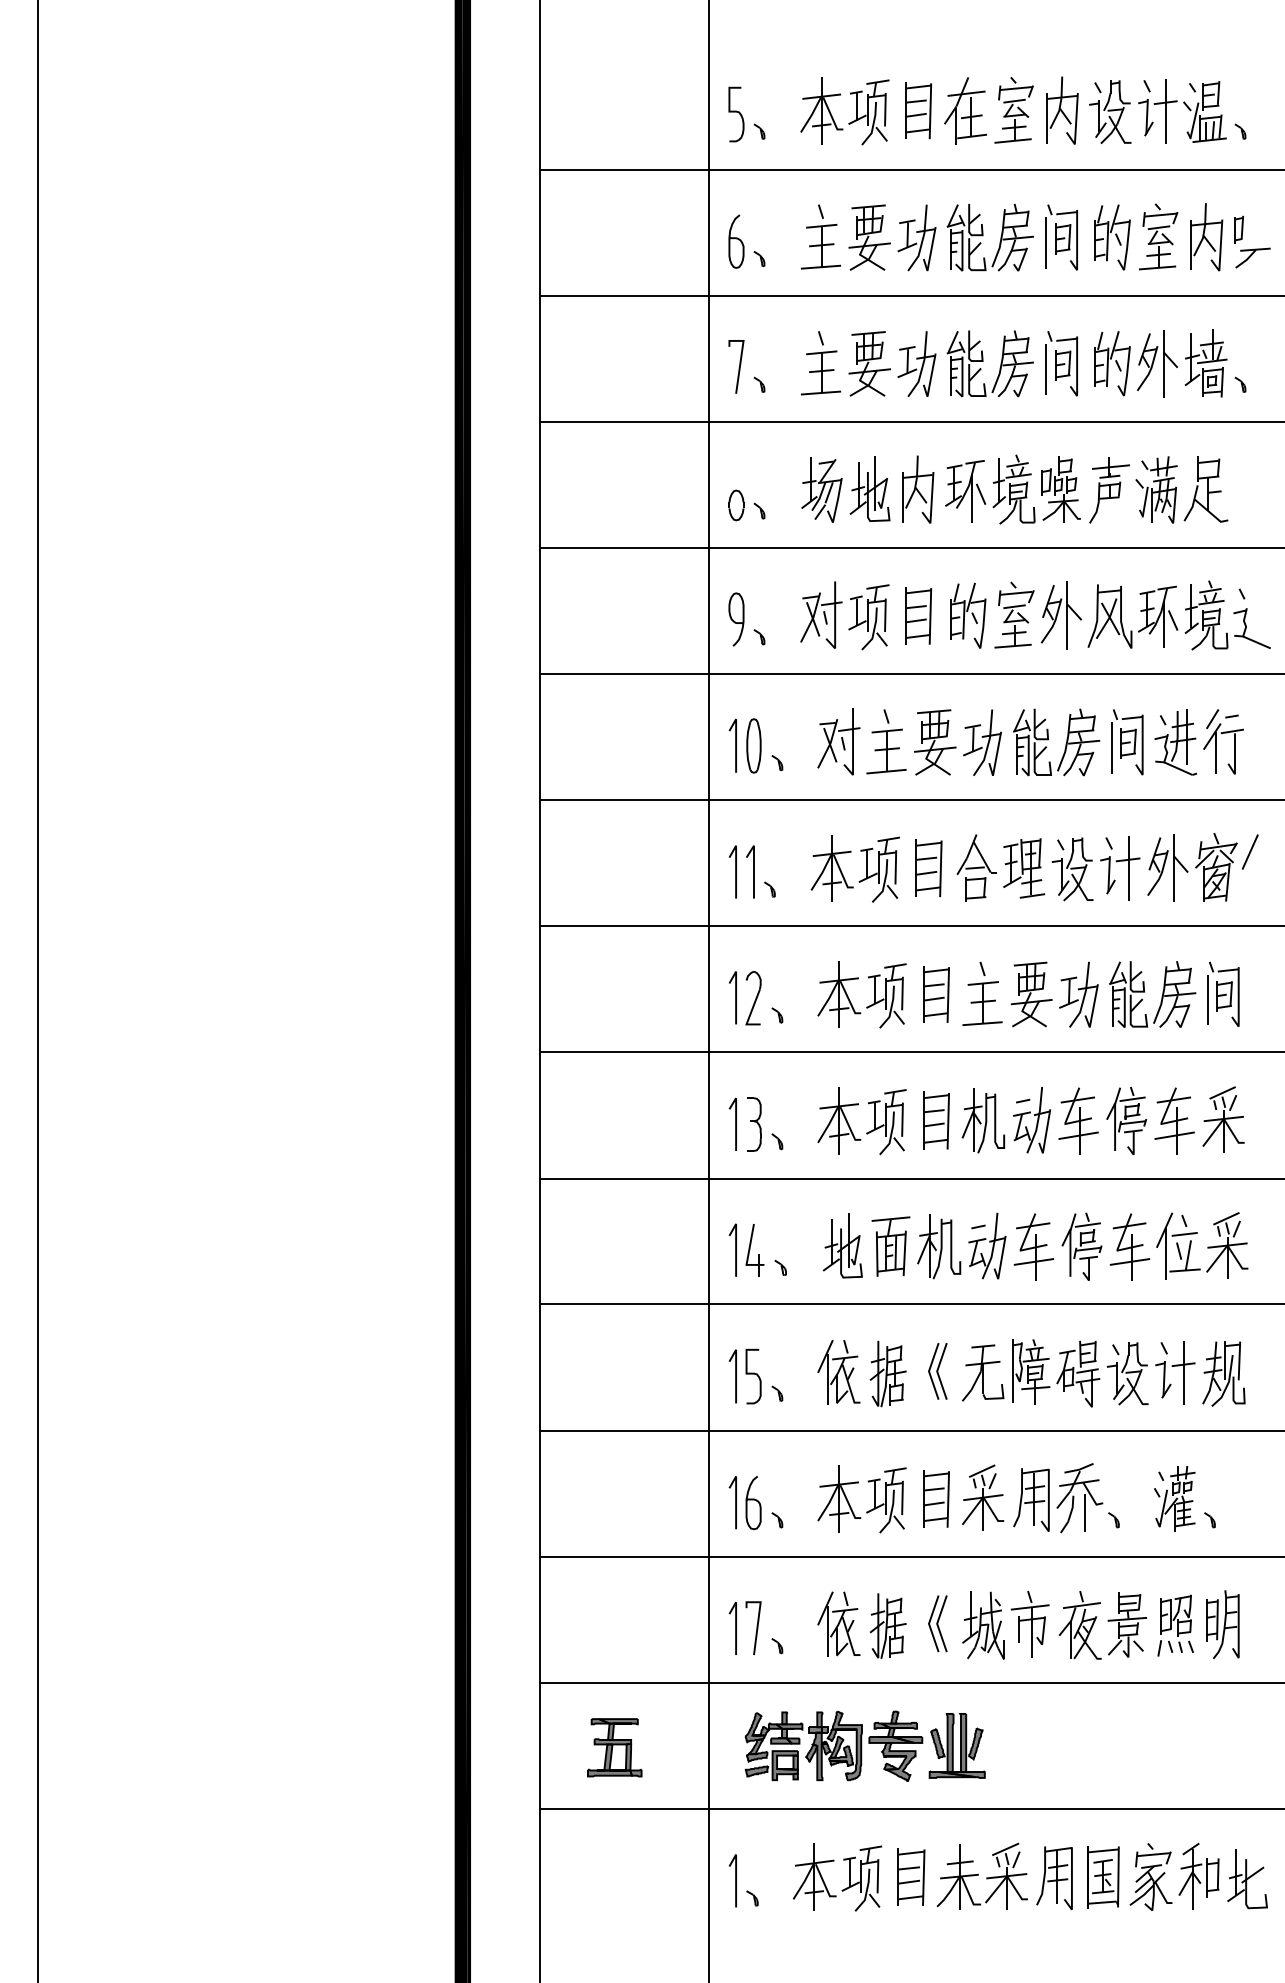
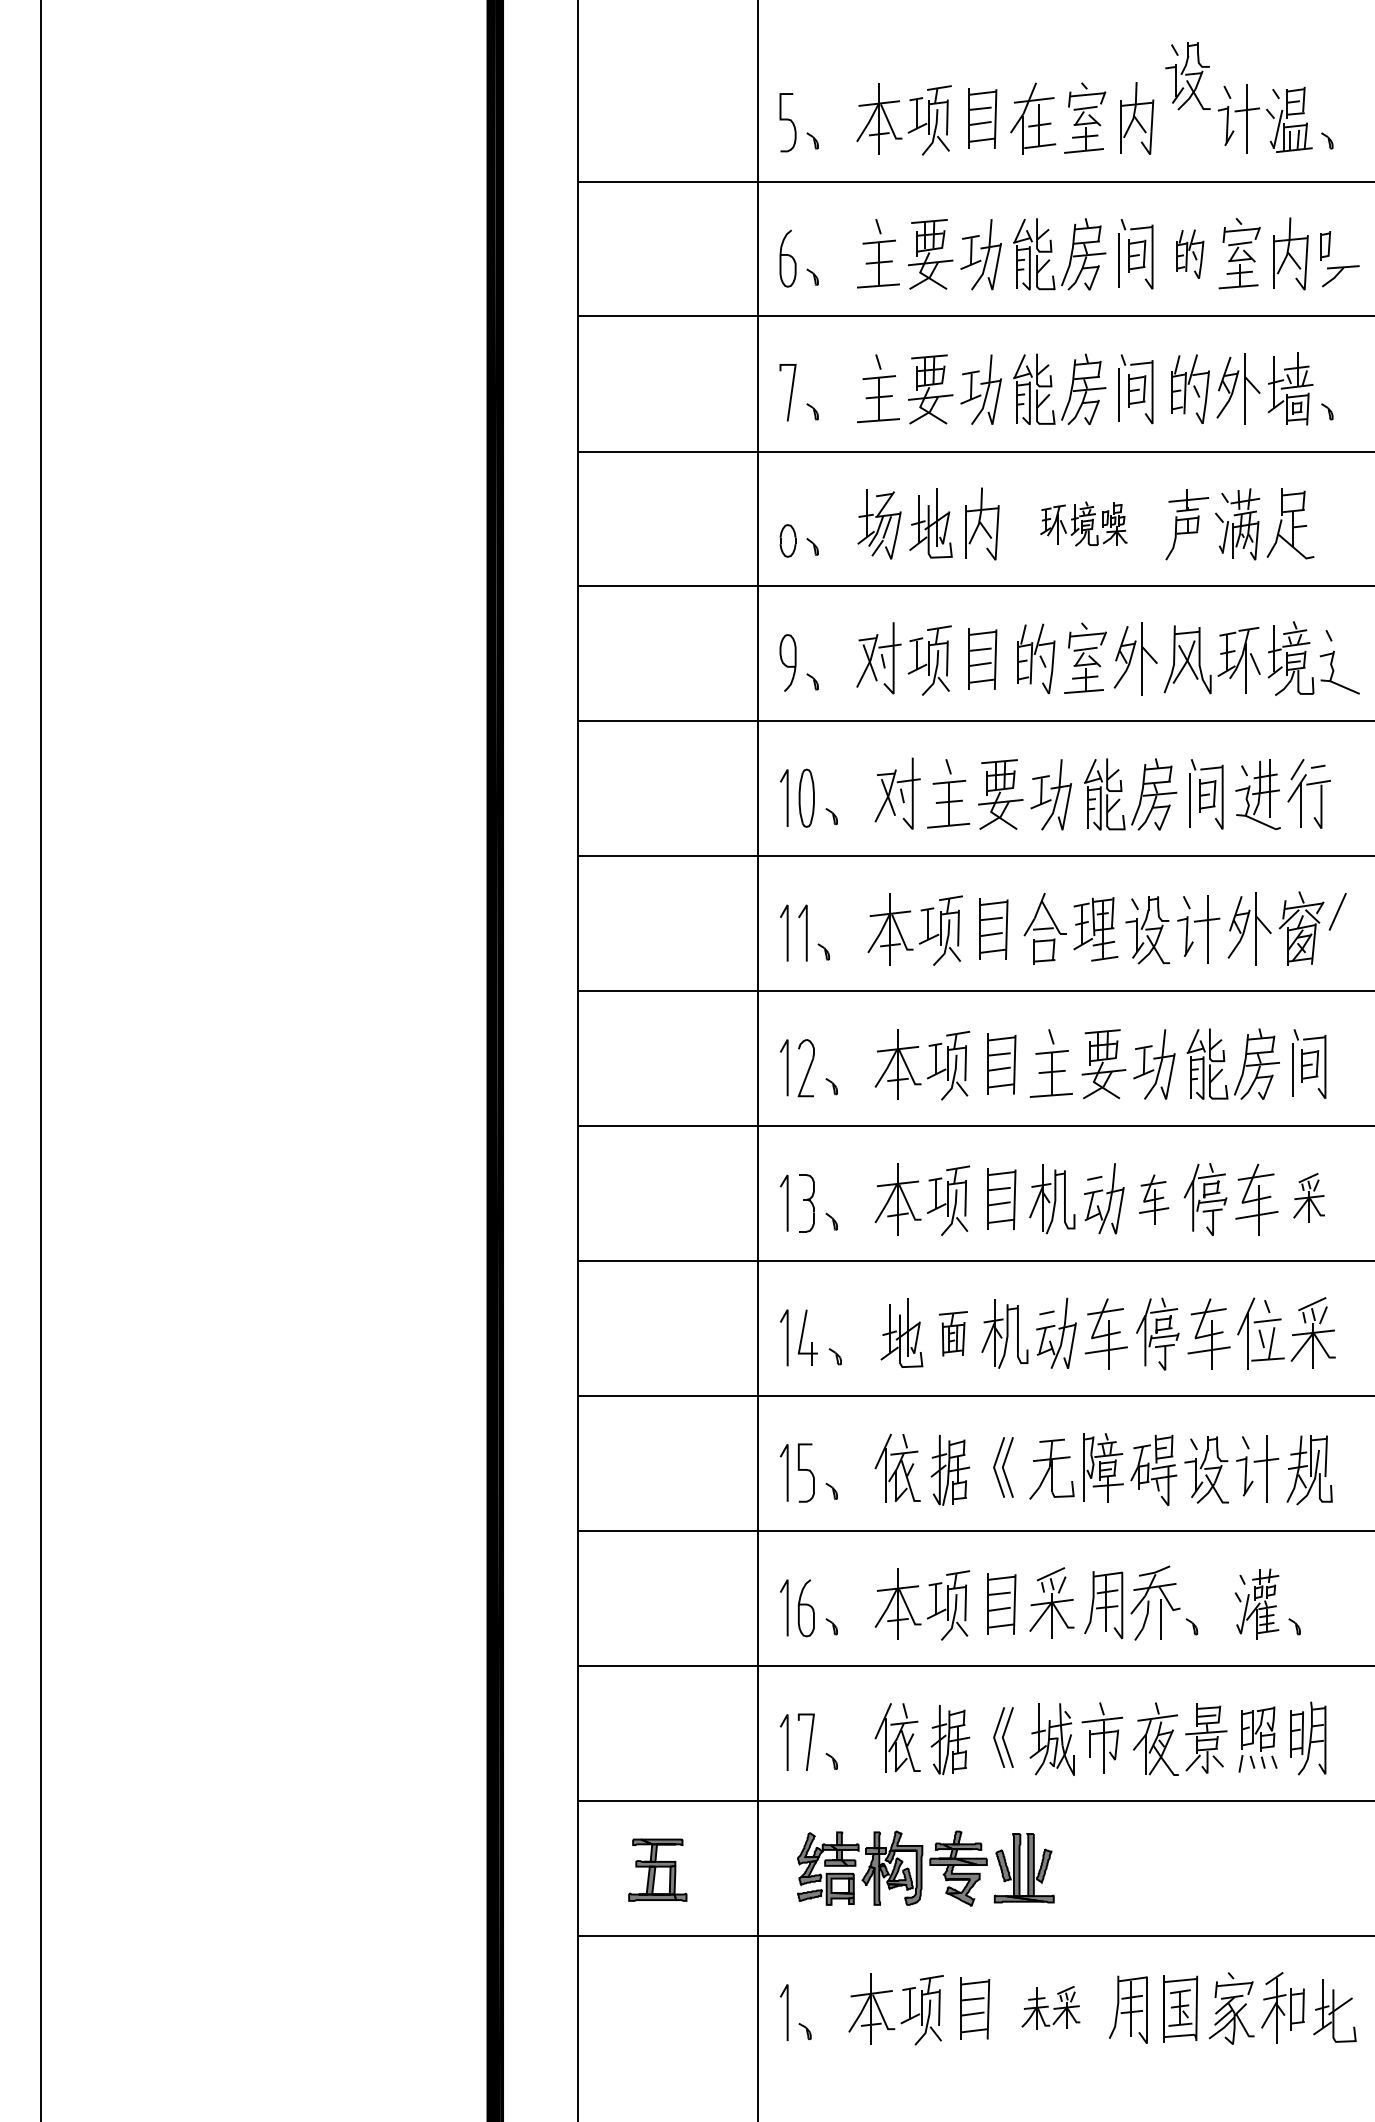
part: (1110, 111) -> (1188, 75), moved
part: (1112, 237) -> (1190, 254), size x0.7
part: (1012, 489) -> (1083, 523), size x0.6
part: (1223, 1119) -> (1309, 1197), size x0.7
part: (1078, 1120) -> (1154, 1199), size x0.7
part: (890, 1246) -> (952, 1333), size x0.7
part: (981, 1875) -> (1050, 2006), size x0.6

